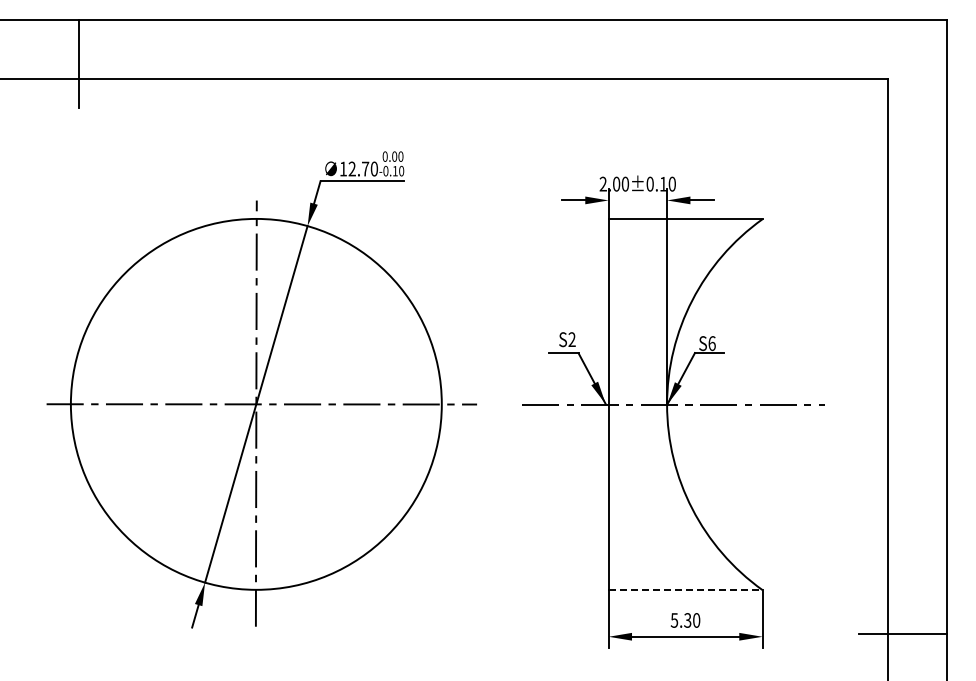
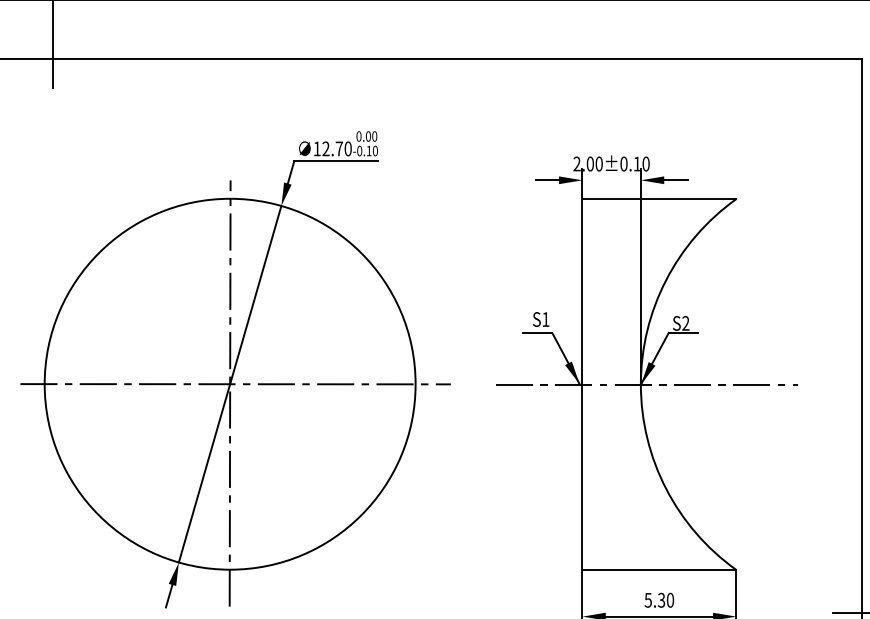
text: (571, 339) -> (545, 319), S2 -> S1
text: (711, 343) -> (685, 323), S6 -> S2
line: (685, 590) -> (659, 570), dashed -> solid

